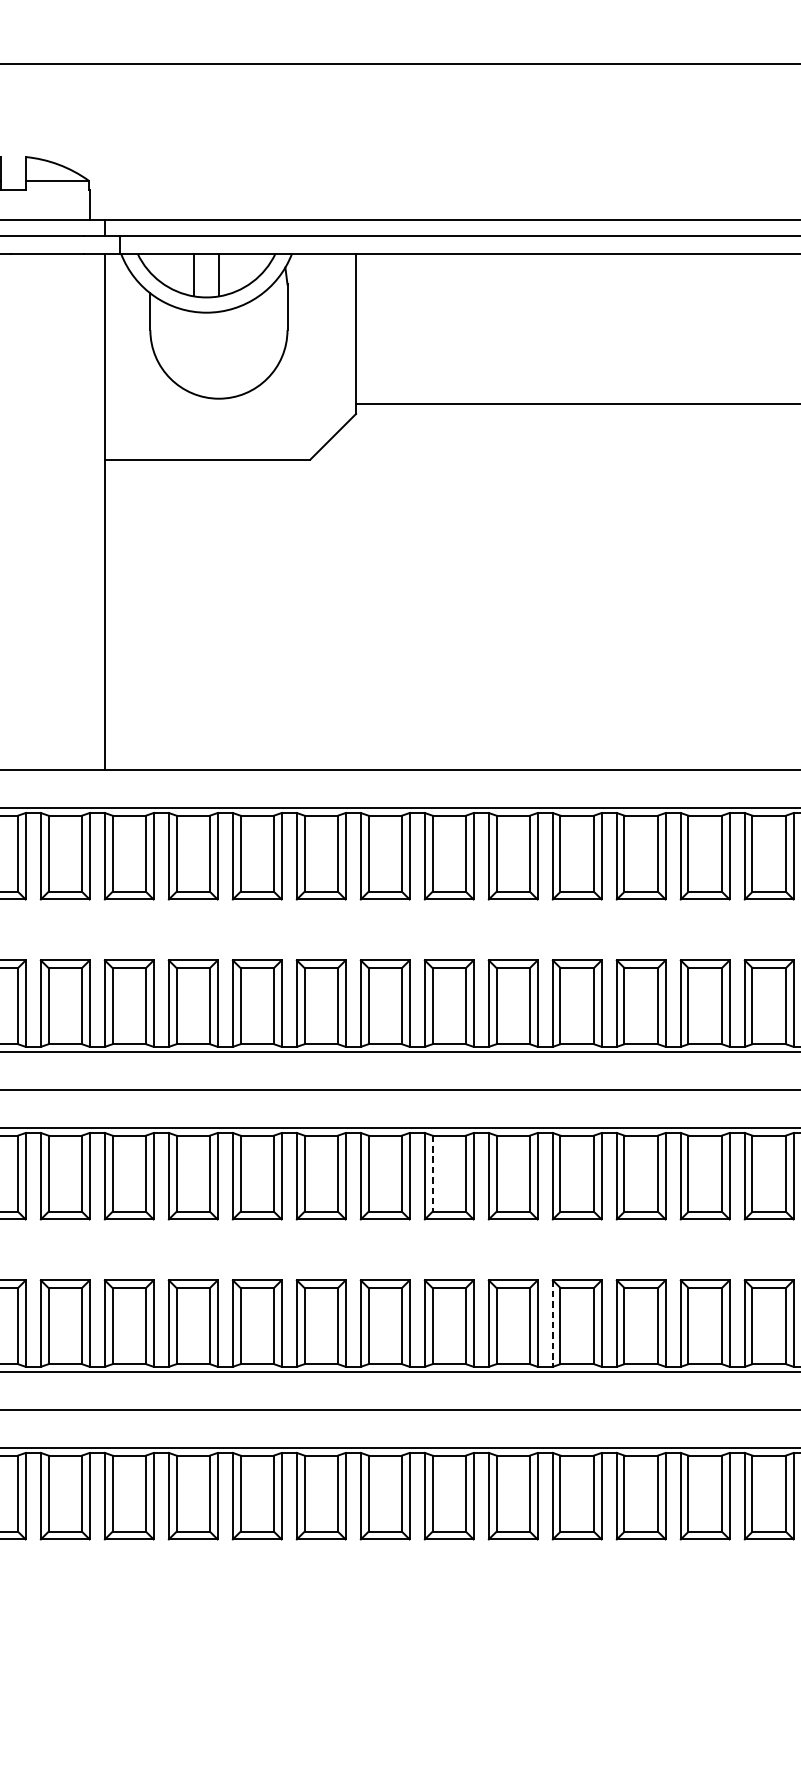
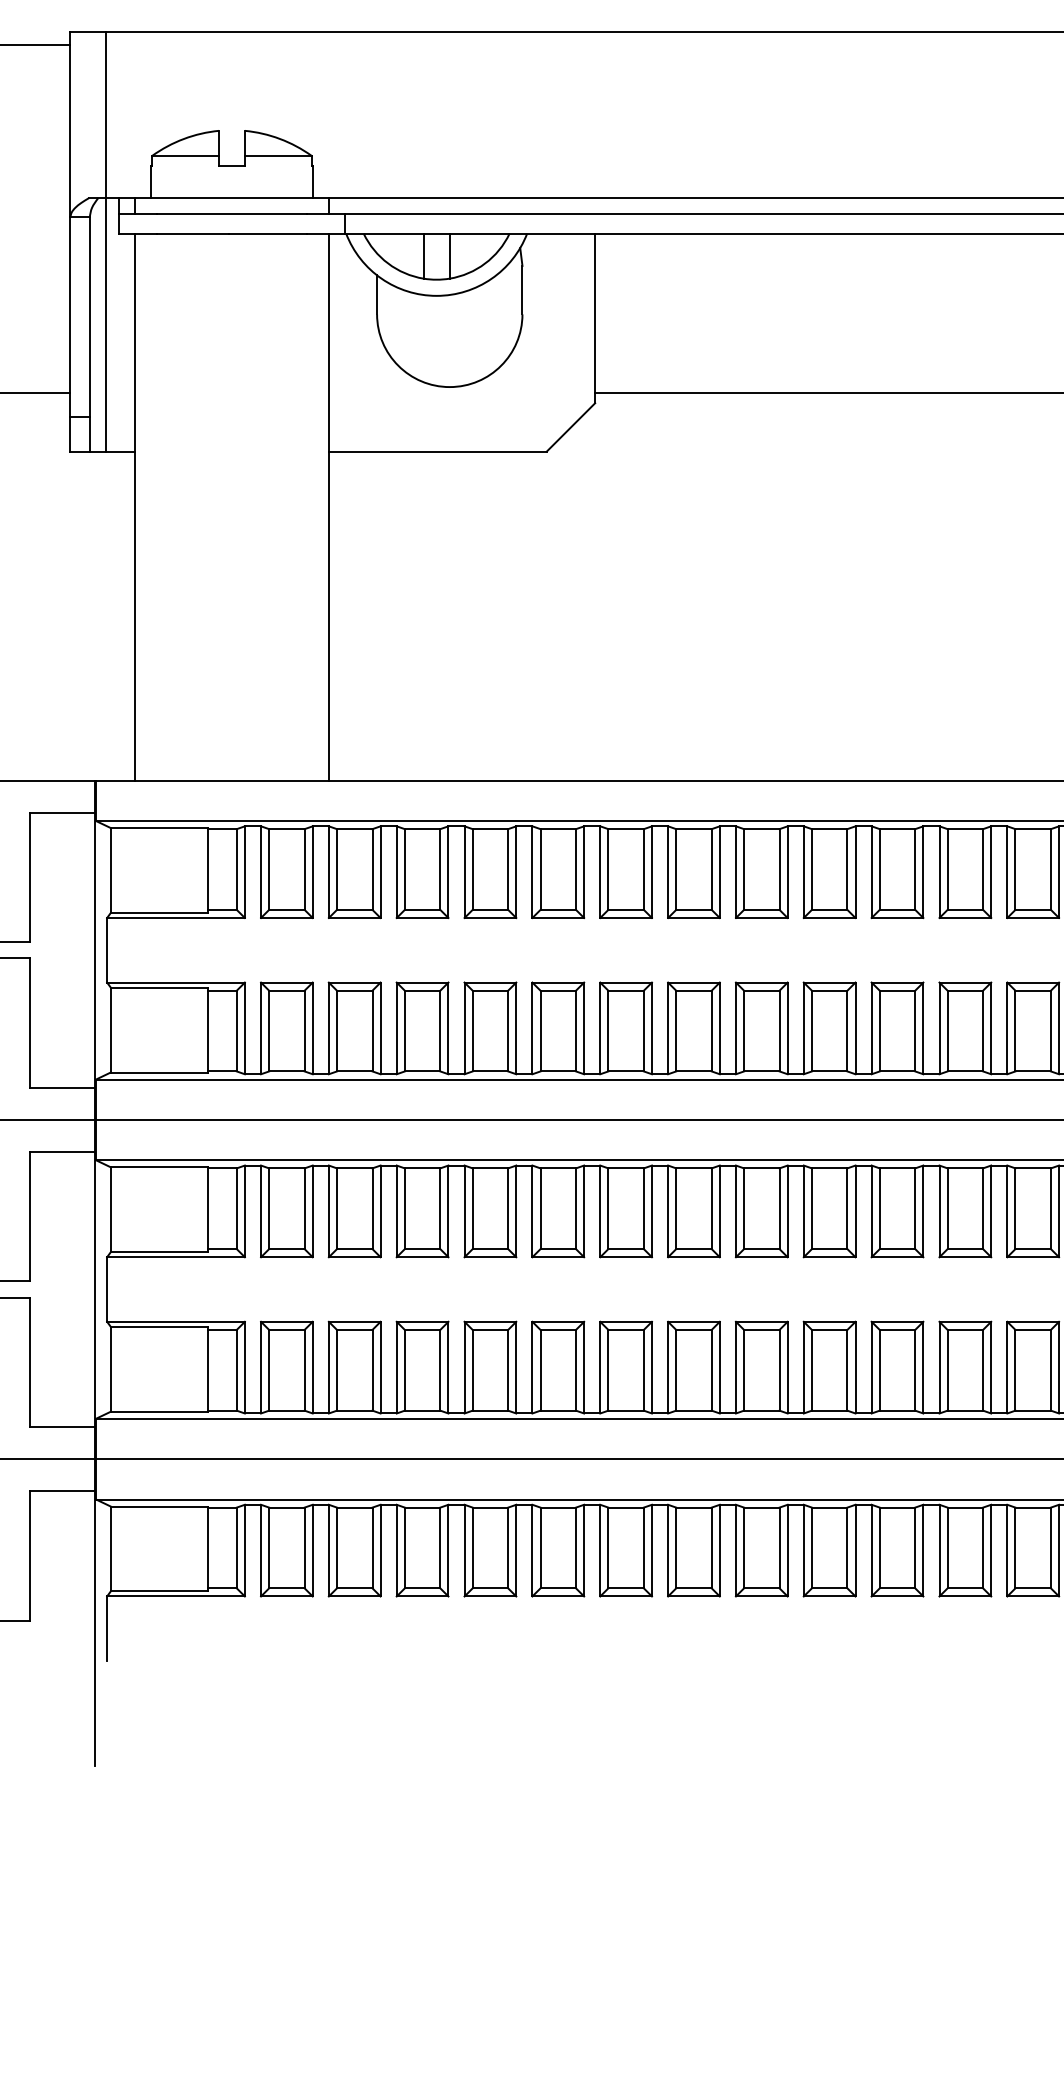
line: (432, 1174) -> (676, 1209), dashed -> solid
line: (552, 1323) -> (803, 1367), dashed -> solid

